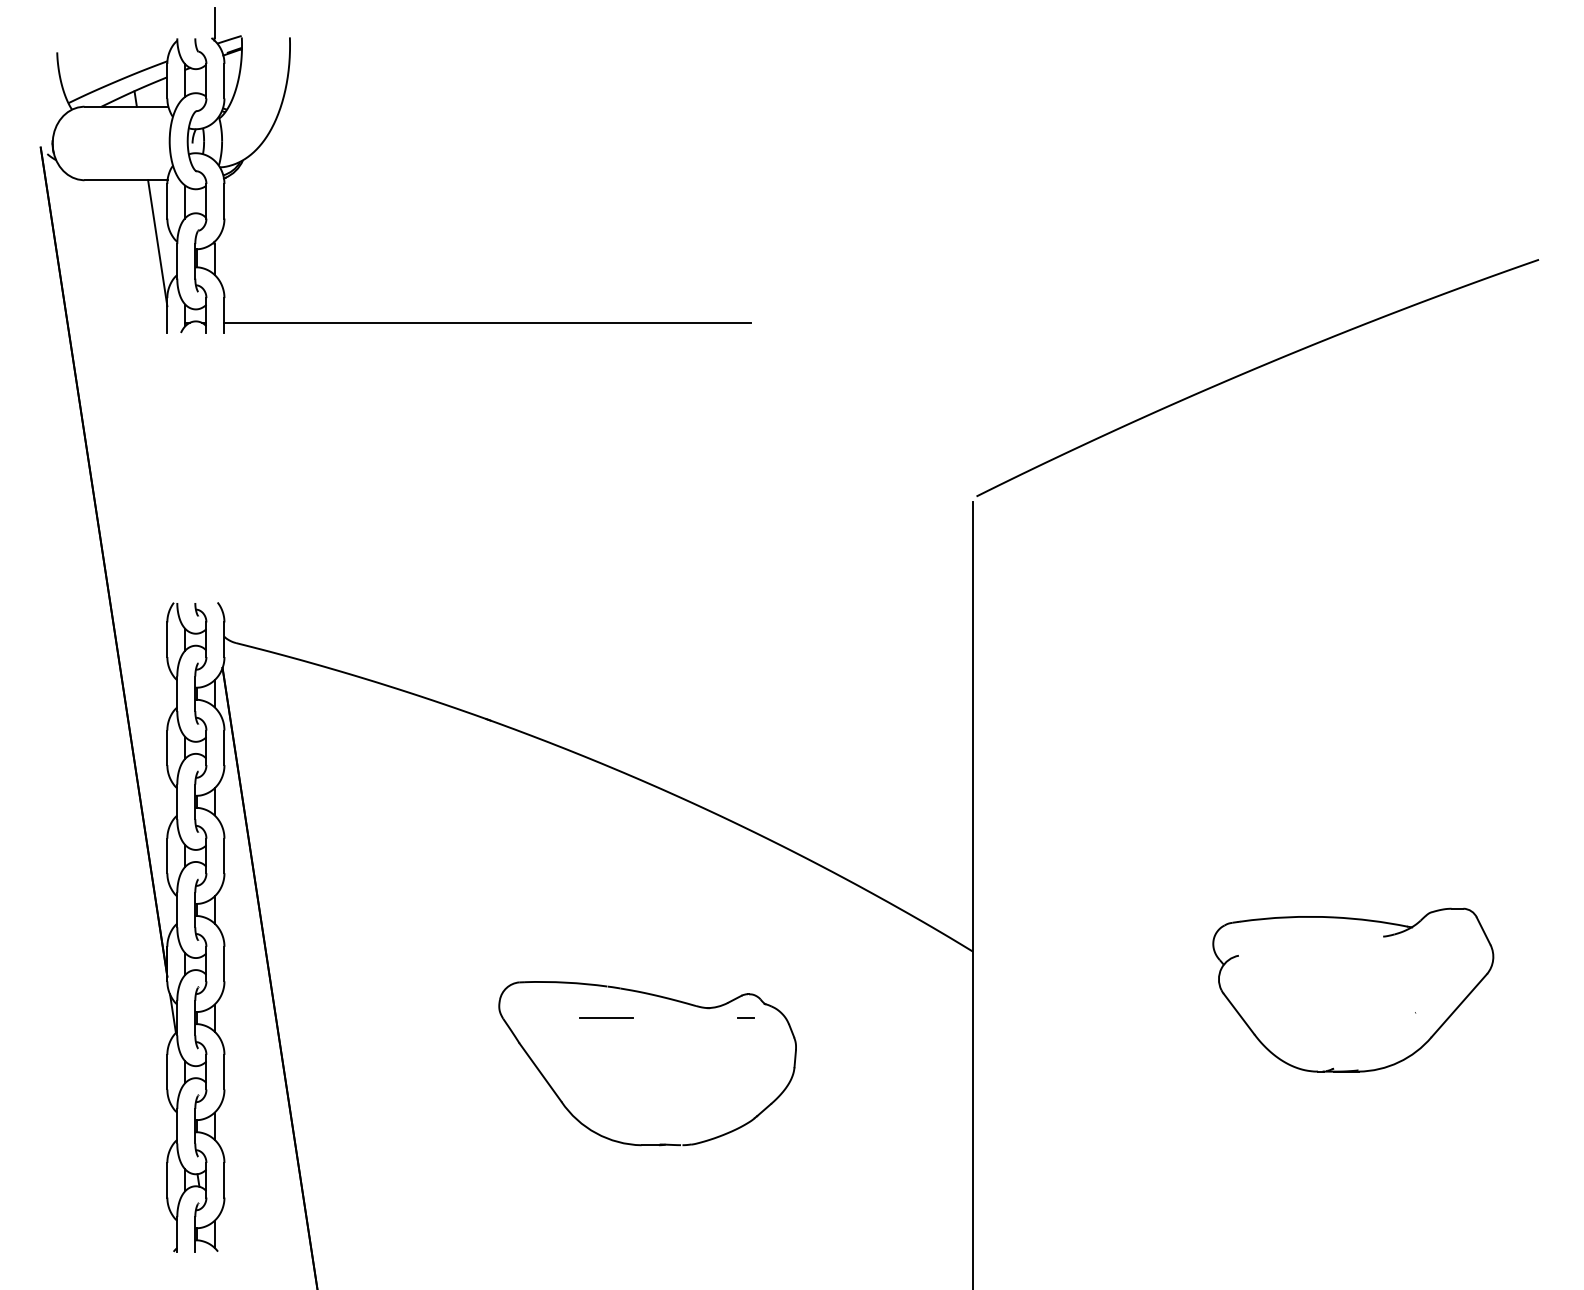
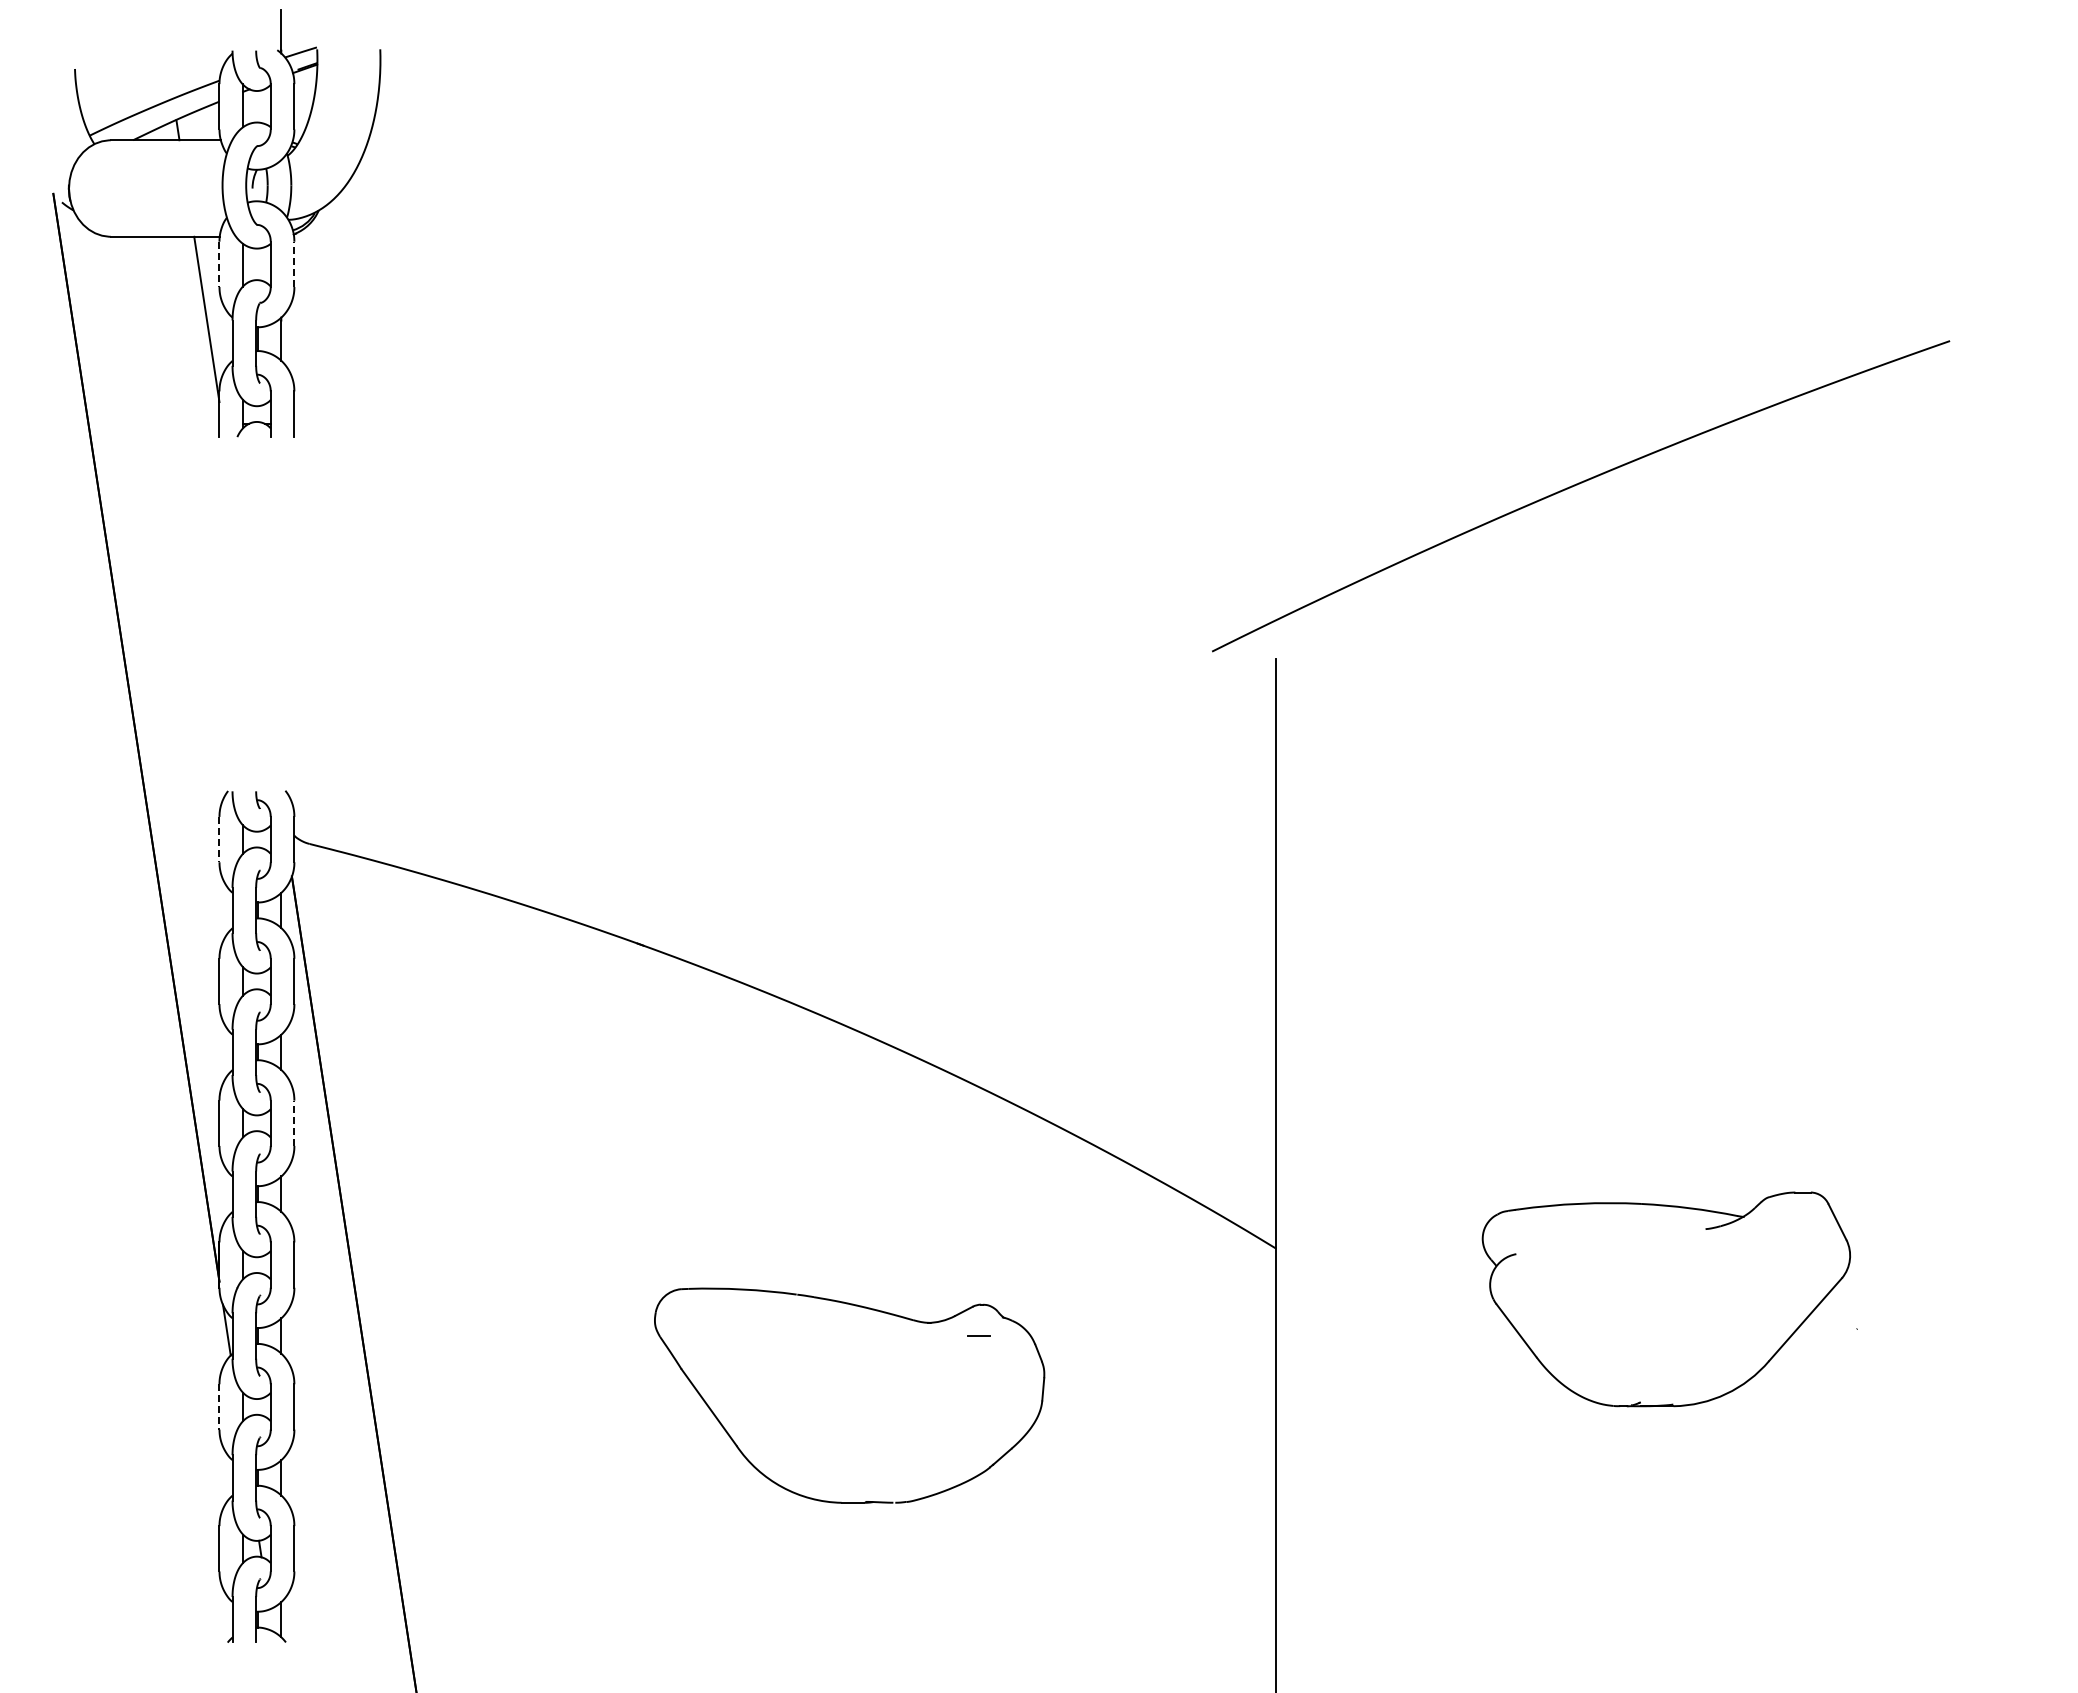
line: (167, 201) -> (219, 264), solid -> dashed
line: (224, 201) -> (294, 264), solid -> dashed
line: (487, 322) -> (639, 423), removed
curve: (1253, 370) -> (1575, 486), moved
line: (167, 639) -> (219, 839), solid -> dashed
line: (224, 856) -> (294, 1123), solid -> dashed
part: (1352, 990) -> (1665, 1299), moved
line: (606, 1018) -> (795, 1336), removed
line: (167, 1071) -> (219, 1406), solid -> dashed

